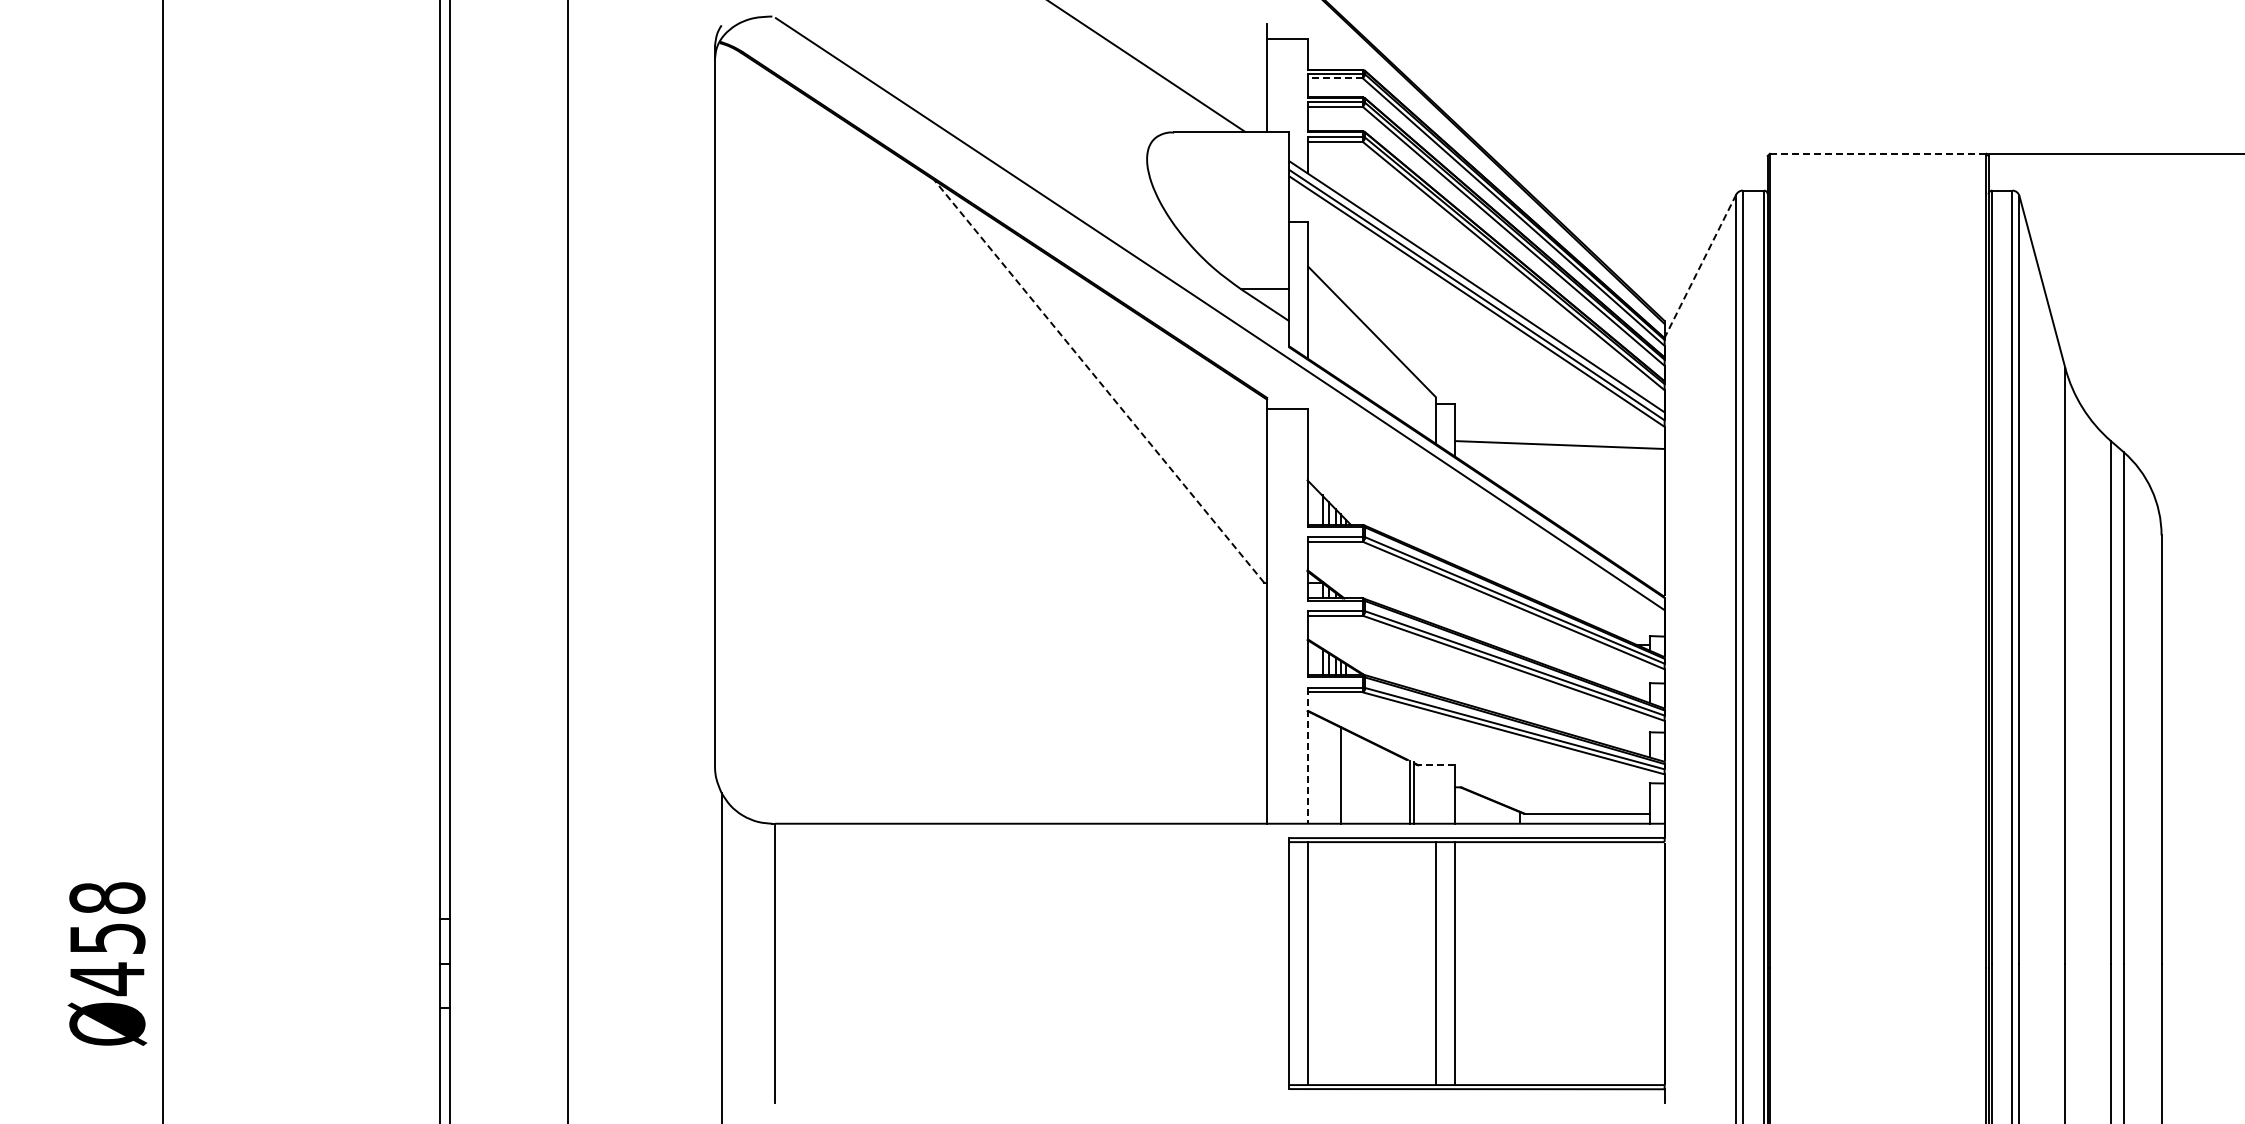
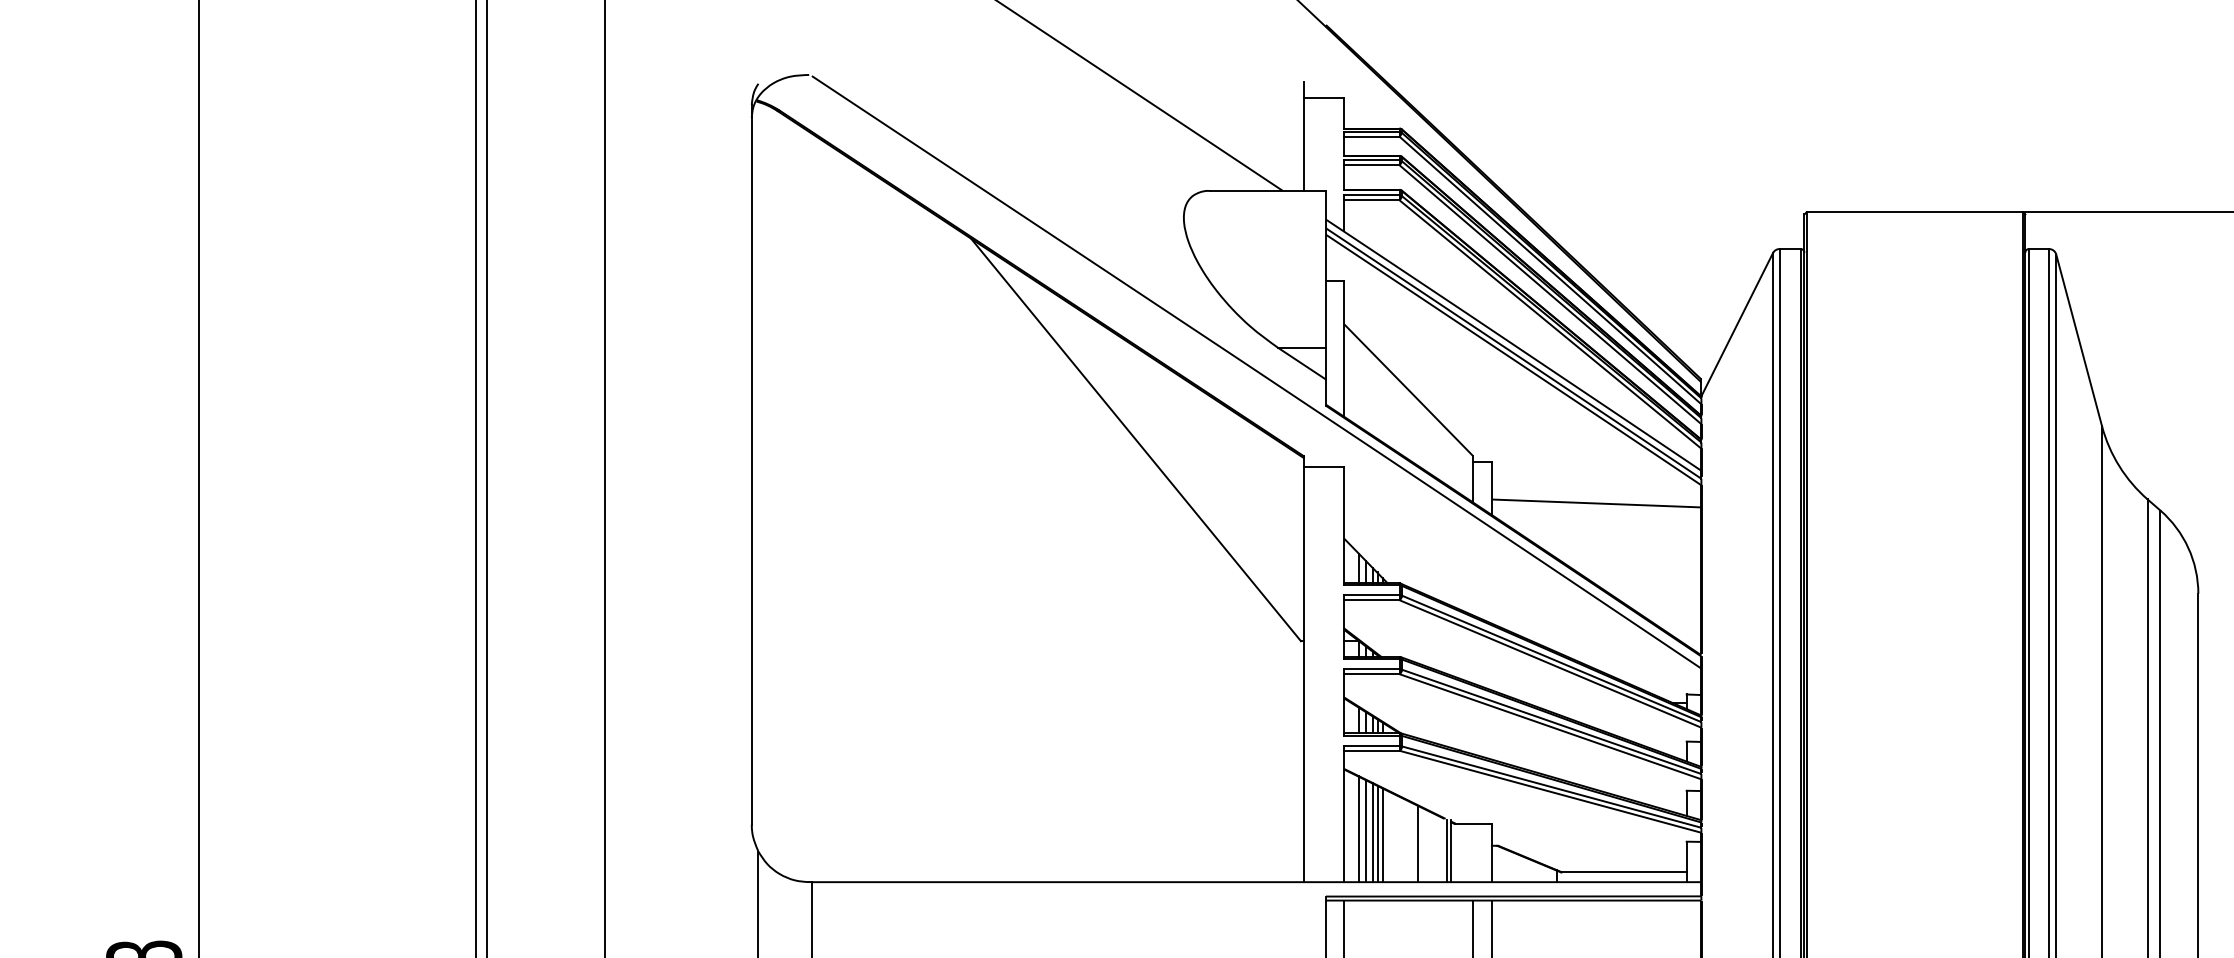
line: (1335, 78) -> (1372, 136), dashed -> solid
line: (1877, 153) -> (1914, 211), dashed -> solid
line: (1700, 265) -> (1737, 323), dashed -> solid
line: (1098, 381) -> (1135, 439), dashed -> solid
line: (1307, 755) -> (1344, 813), dashed -> solid
line: (1436, 765) -> (1473, 823), dashed -> solid
line: (1322, 770) -> (1359, 828), added
line: (1329, 772) -> (1366, 830), added
line: (1335, 774) -> (1372, 832), added
line: (1346, 776) -> (1383, 834), added
line: (1381, 785) -> (1418, 843), added

